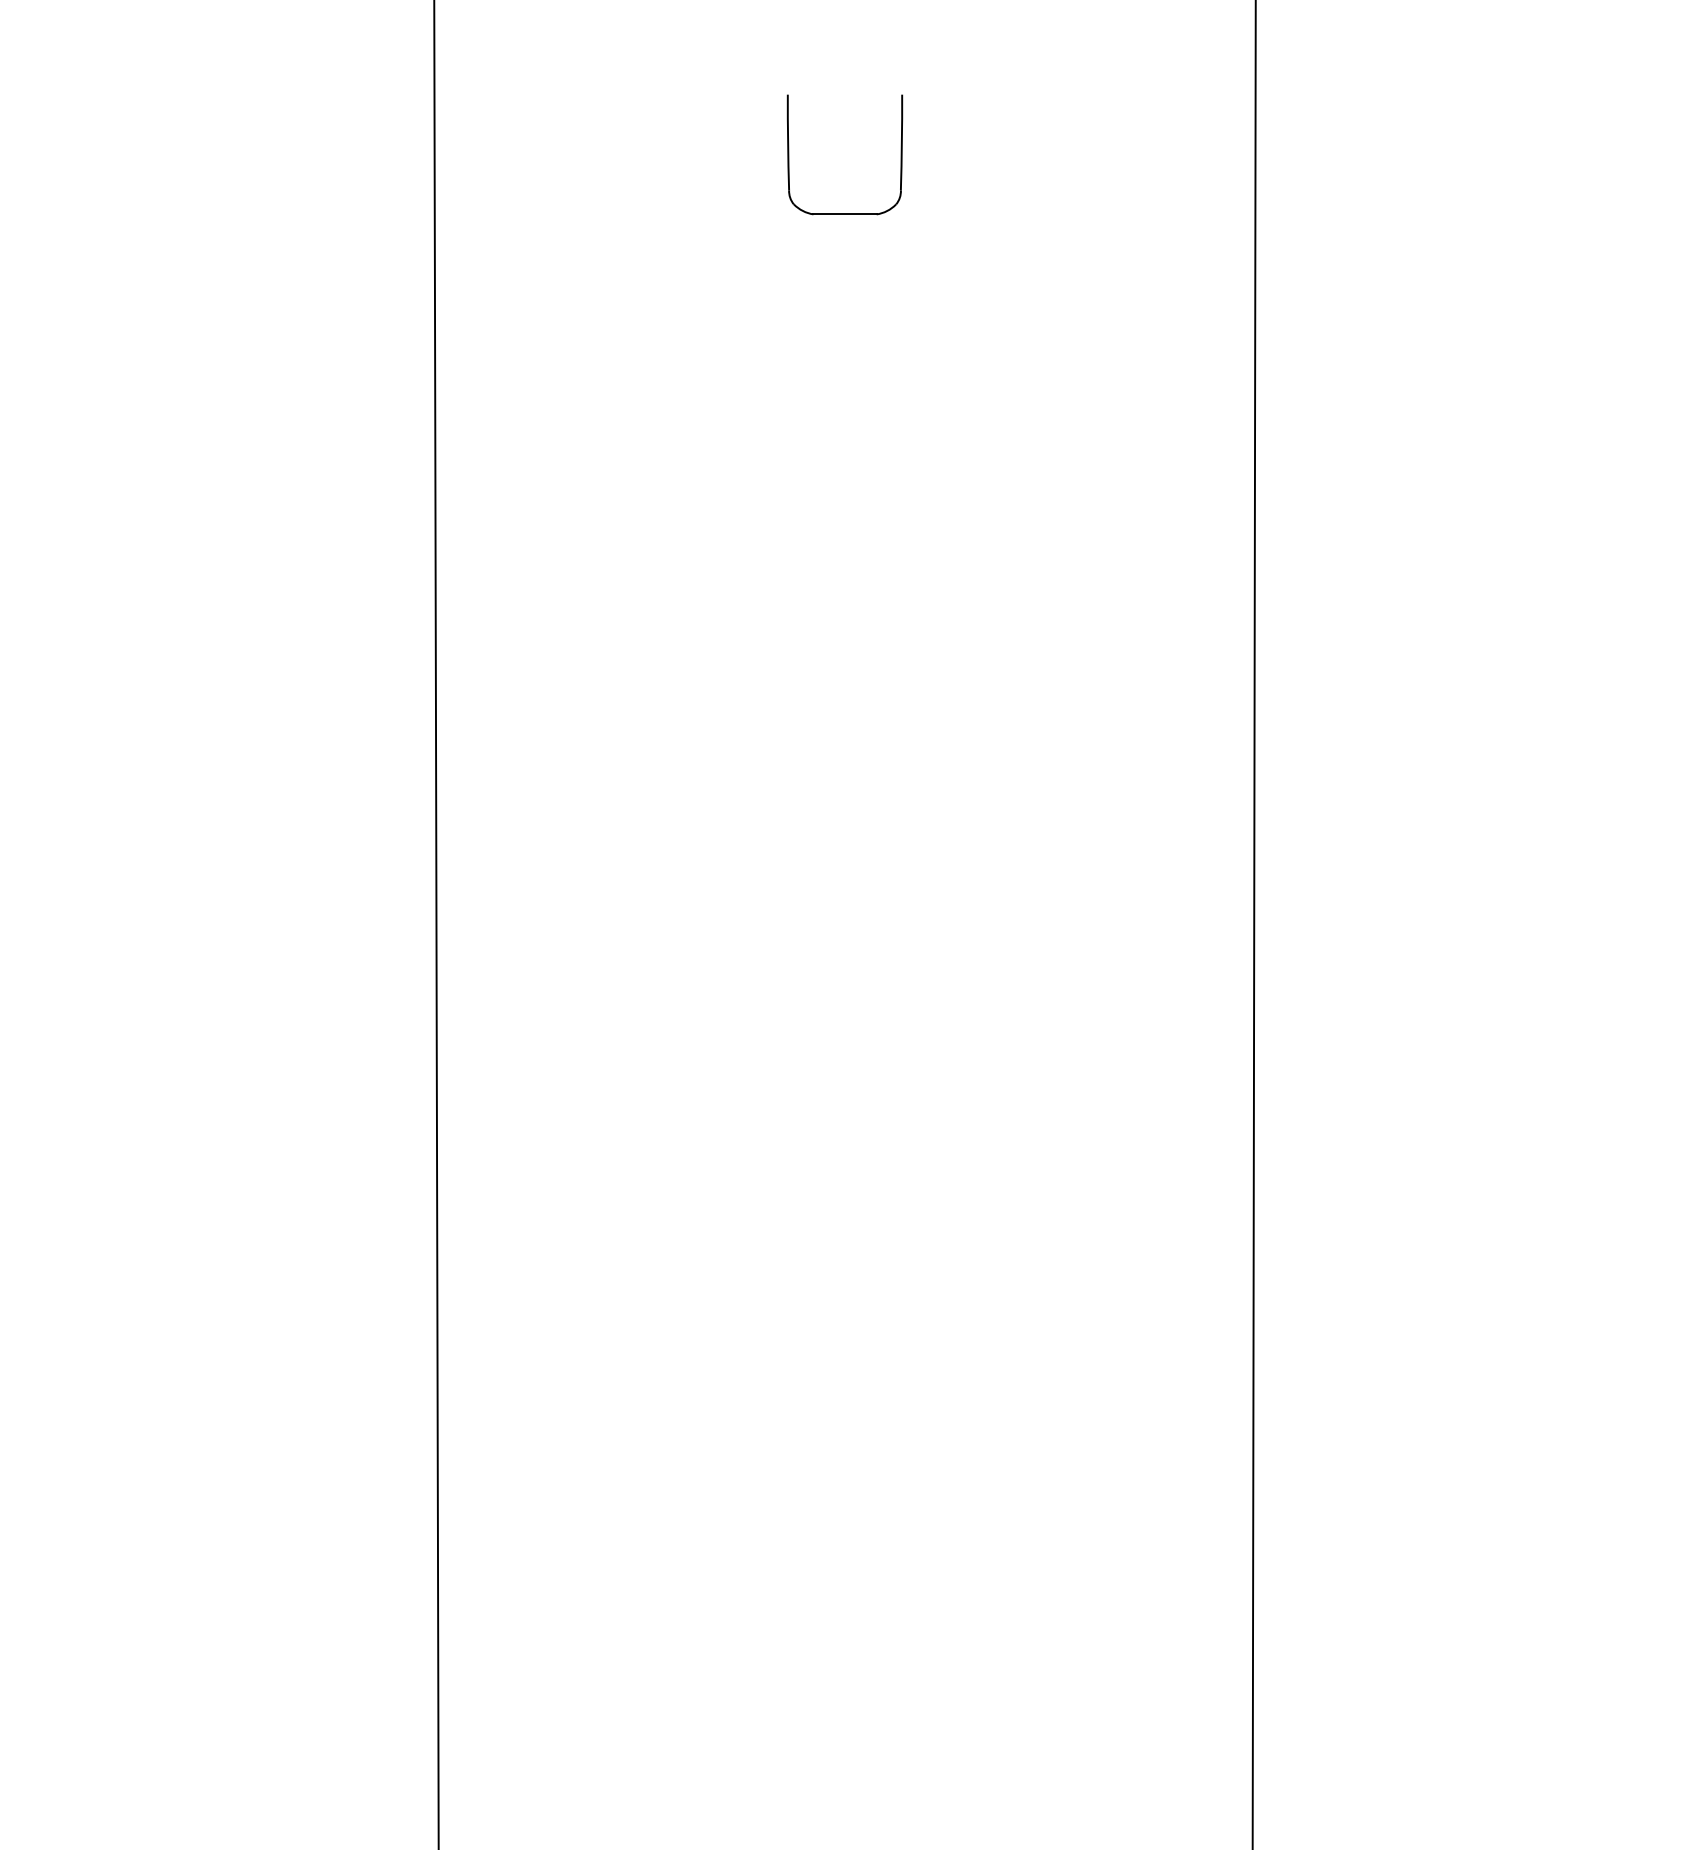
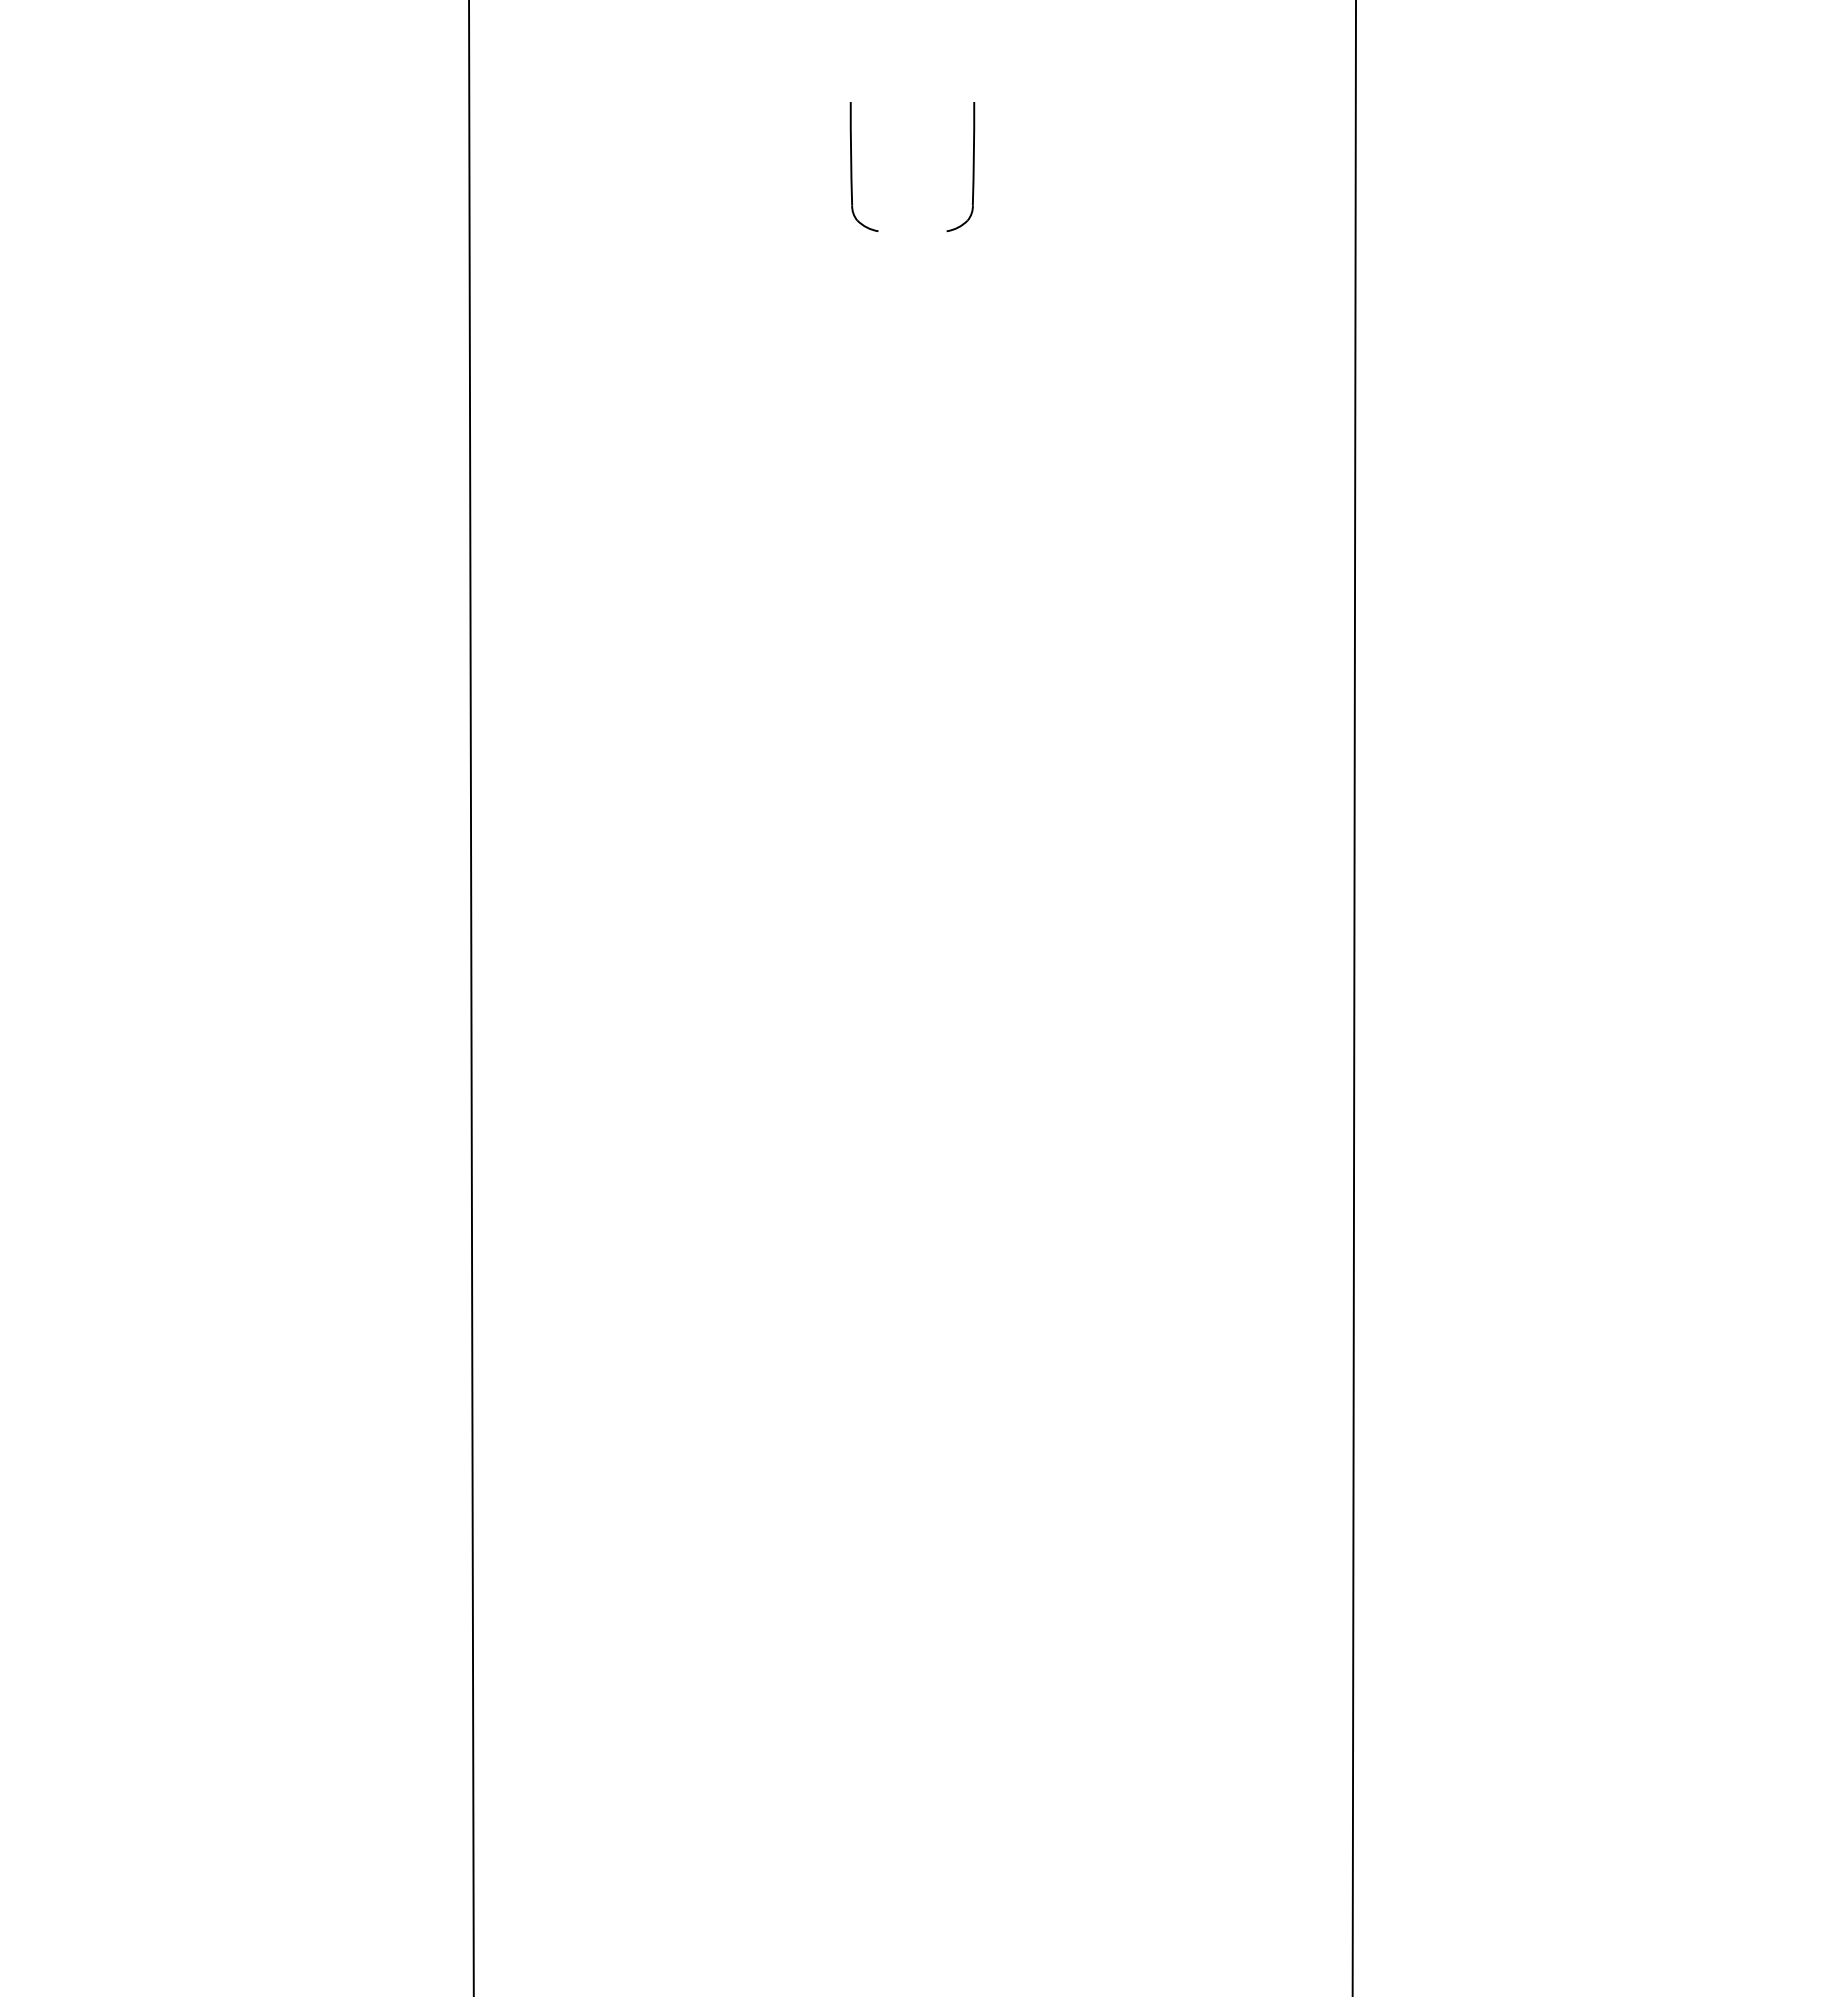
line: (845, 214) -> (912, 231), removed

